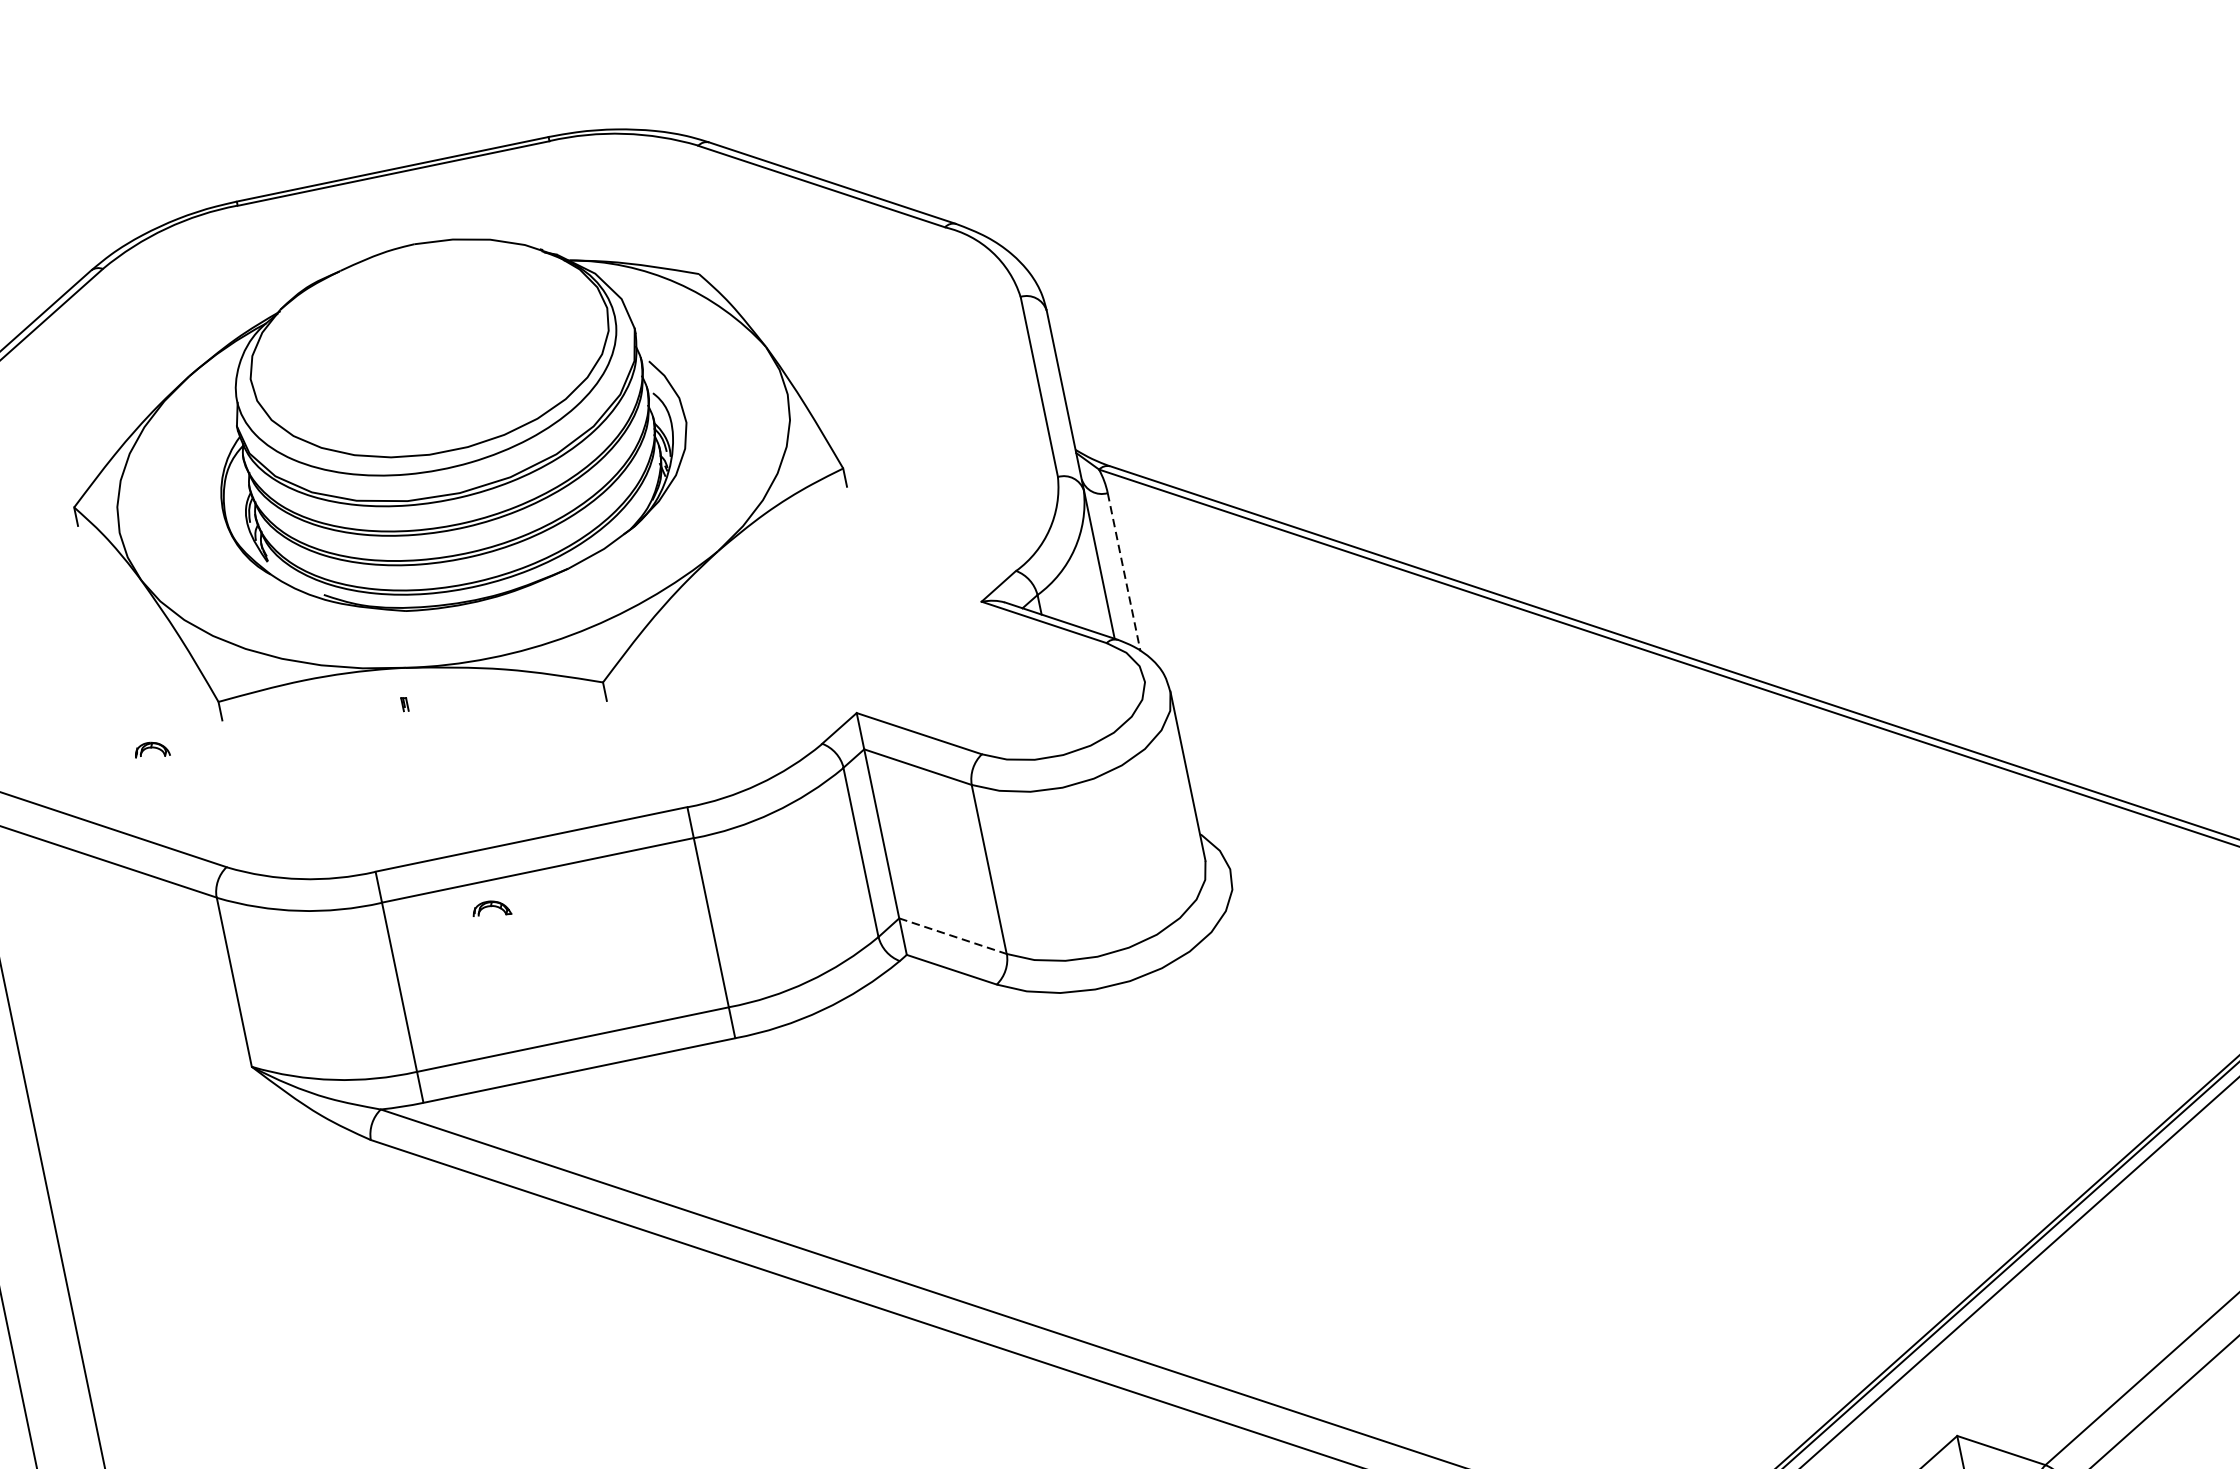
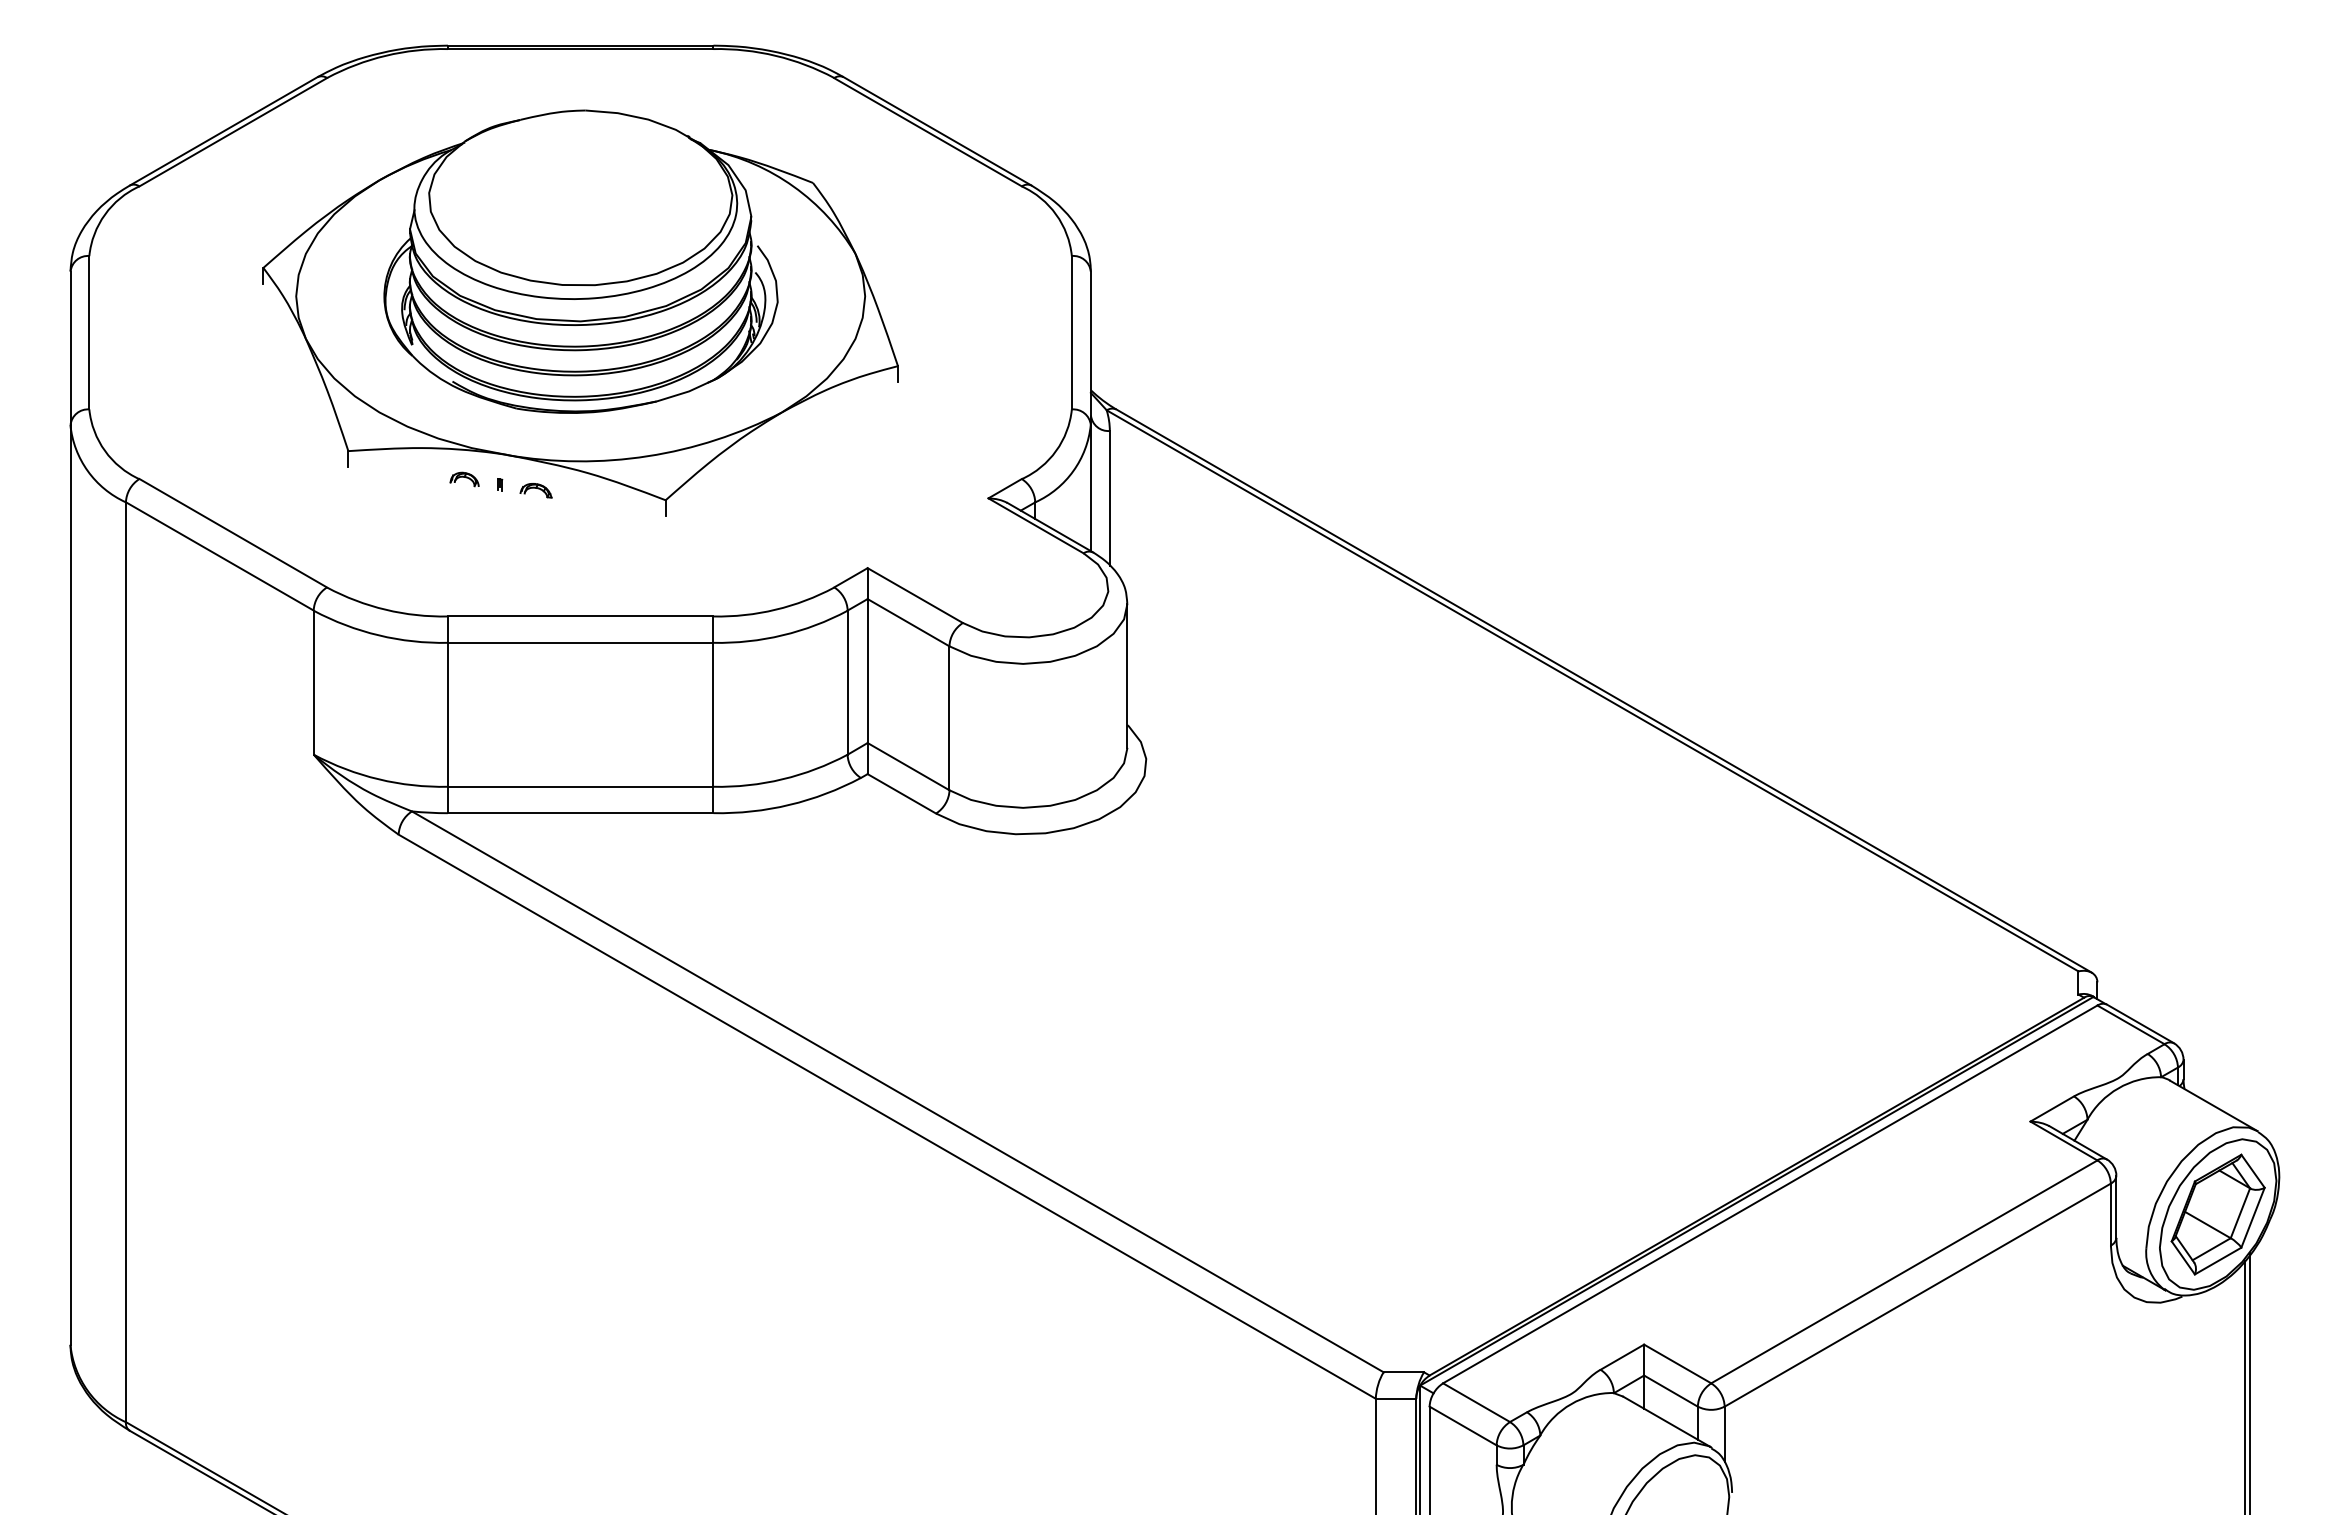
line: (1123, 572) -> (1109, 498), dashed -> solid
part: (151, 750) -> (464, 479), moved
part: (490, 909) -> (535, 490), moved
line: (952, 936) -> (908, 766), dashed -> solid

